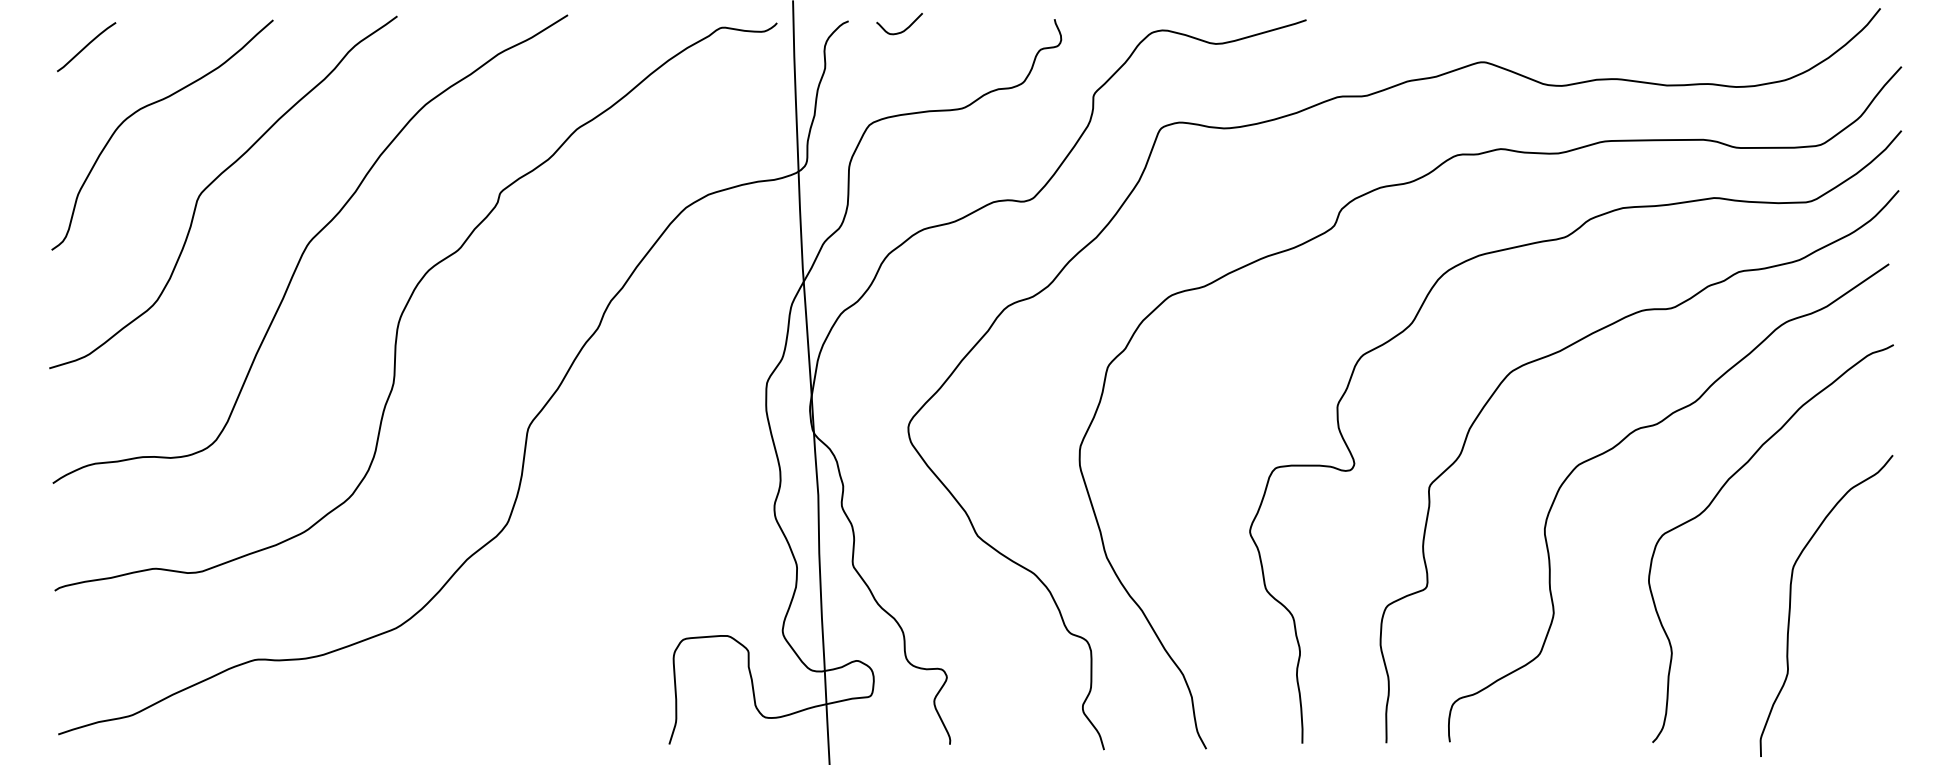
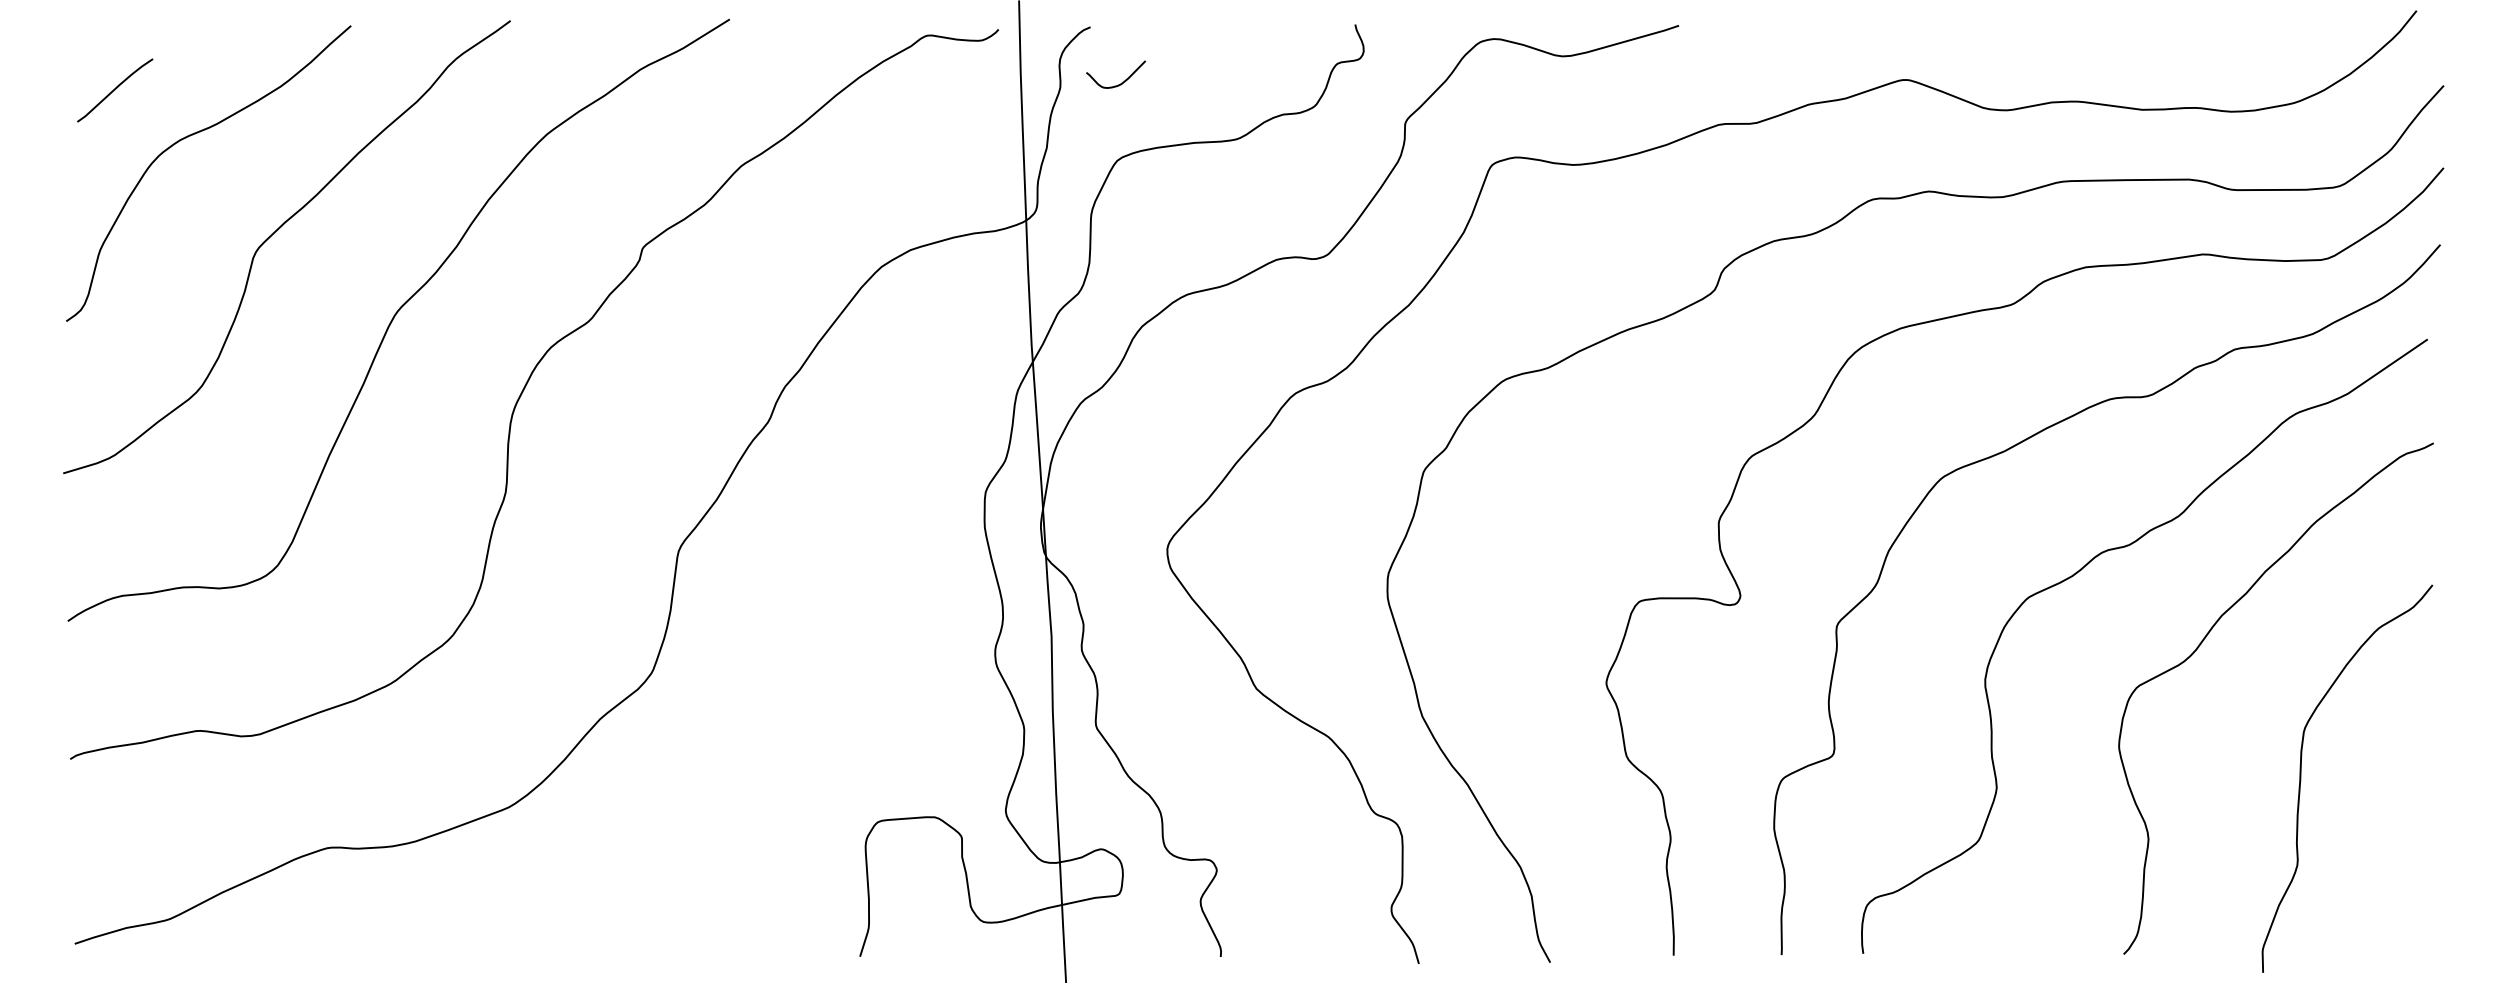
curve: (903, 30) -> (1121, 82), moved
curve: (86, 47) -> (115, 90), moved

